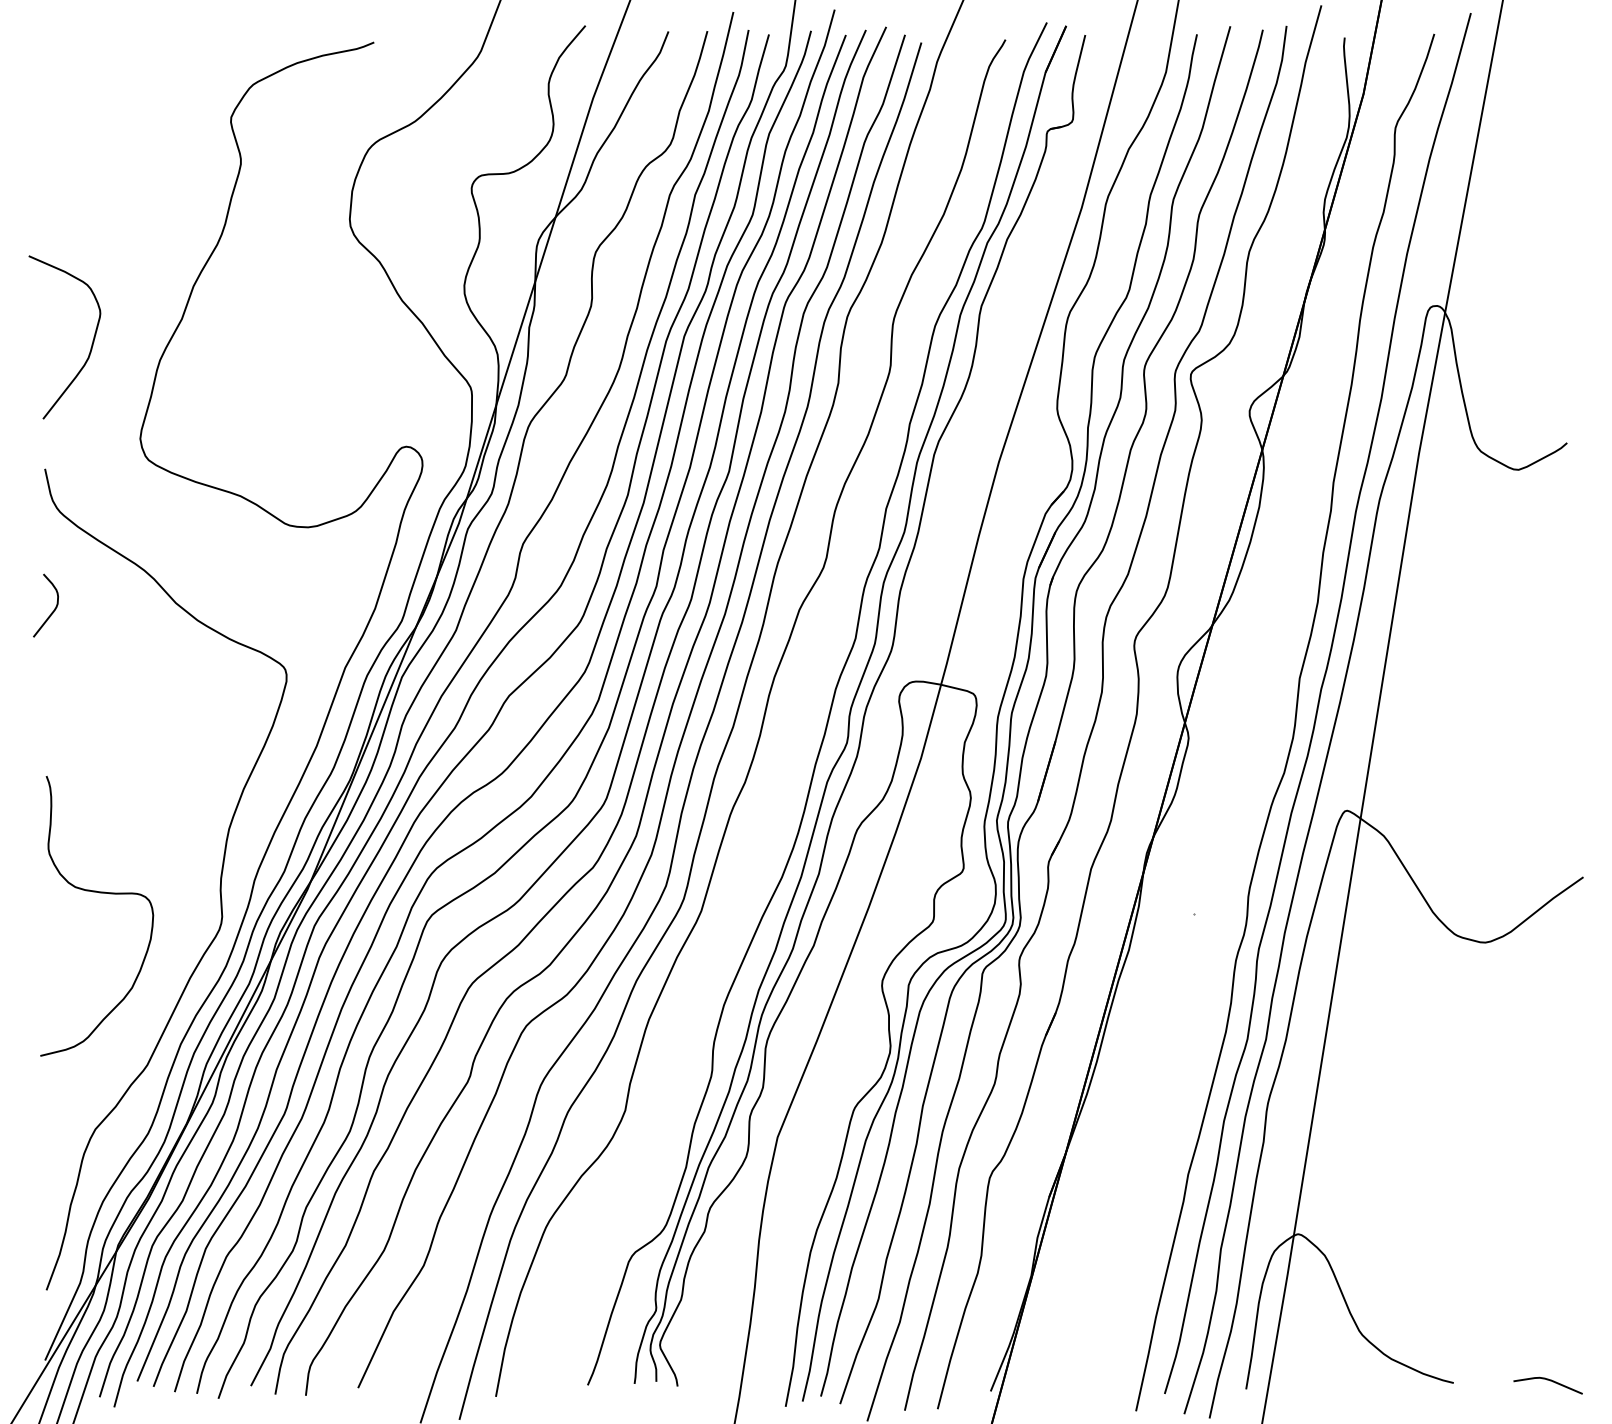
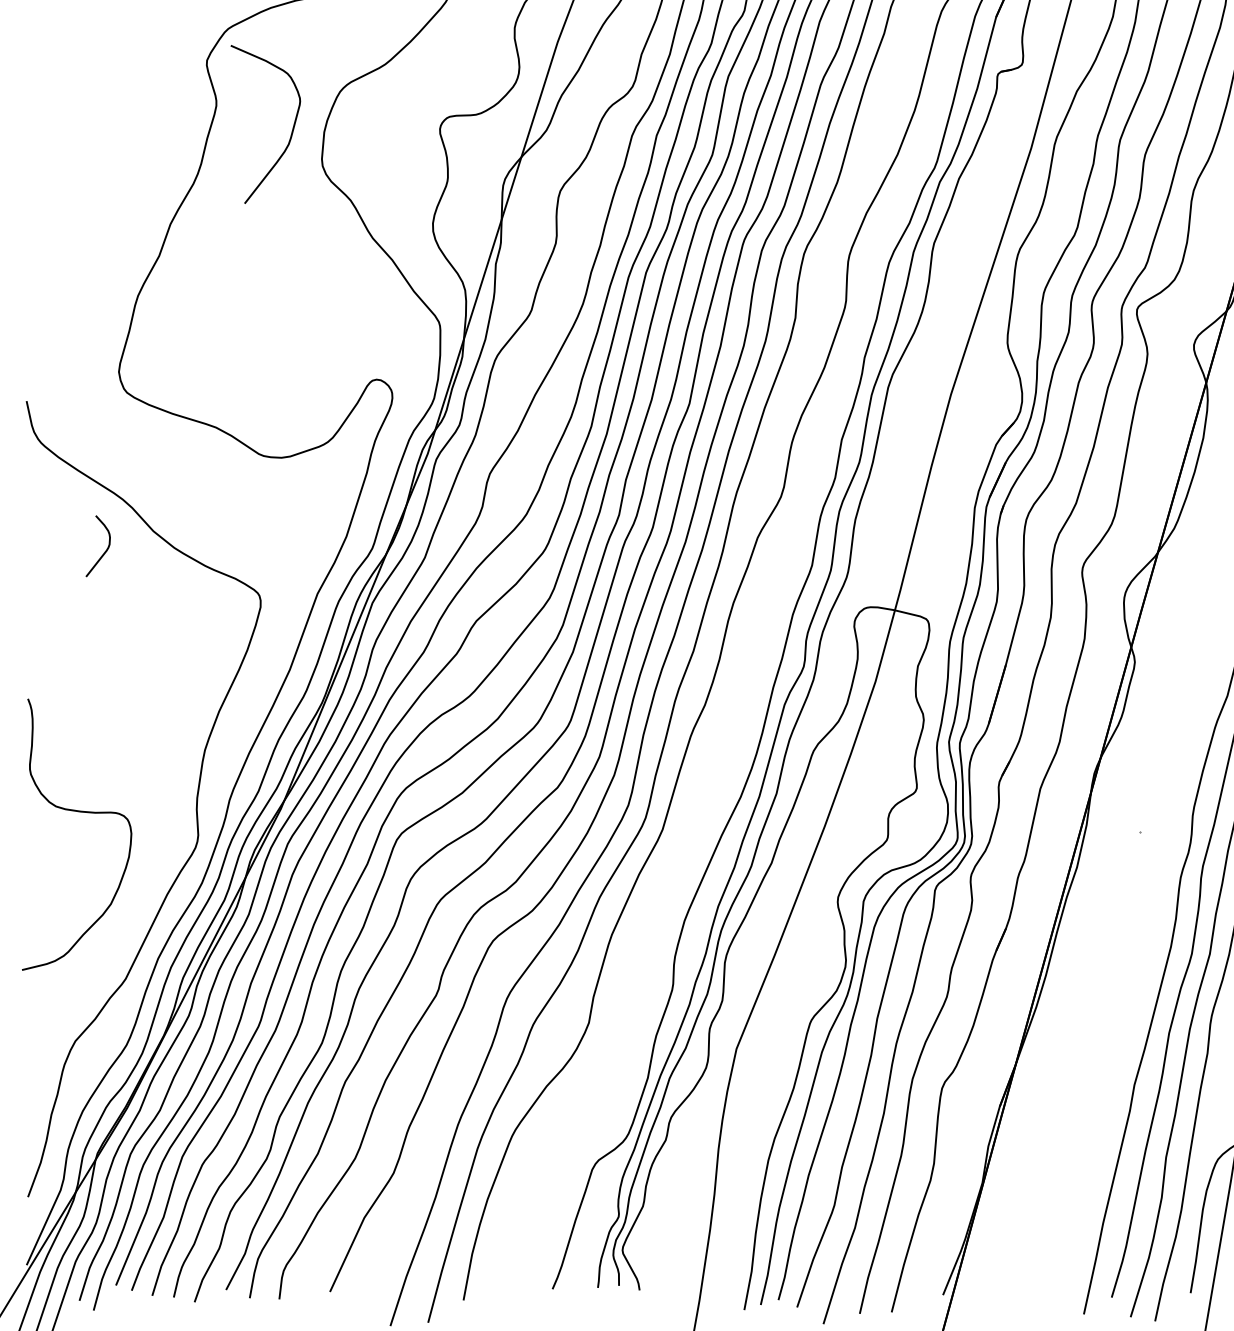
curve: (90, 347) -> (290, 134), moved
curve: (52, 611) -> (104, 551), moved

